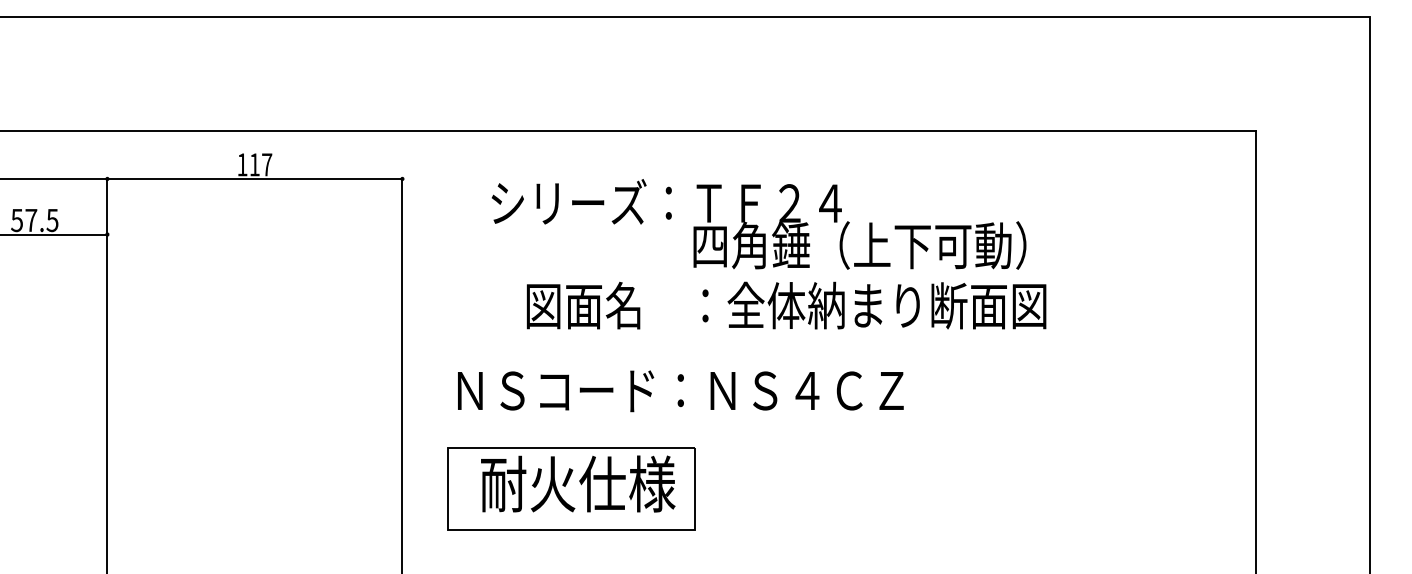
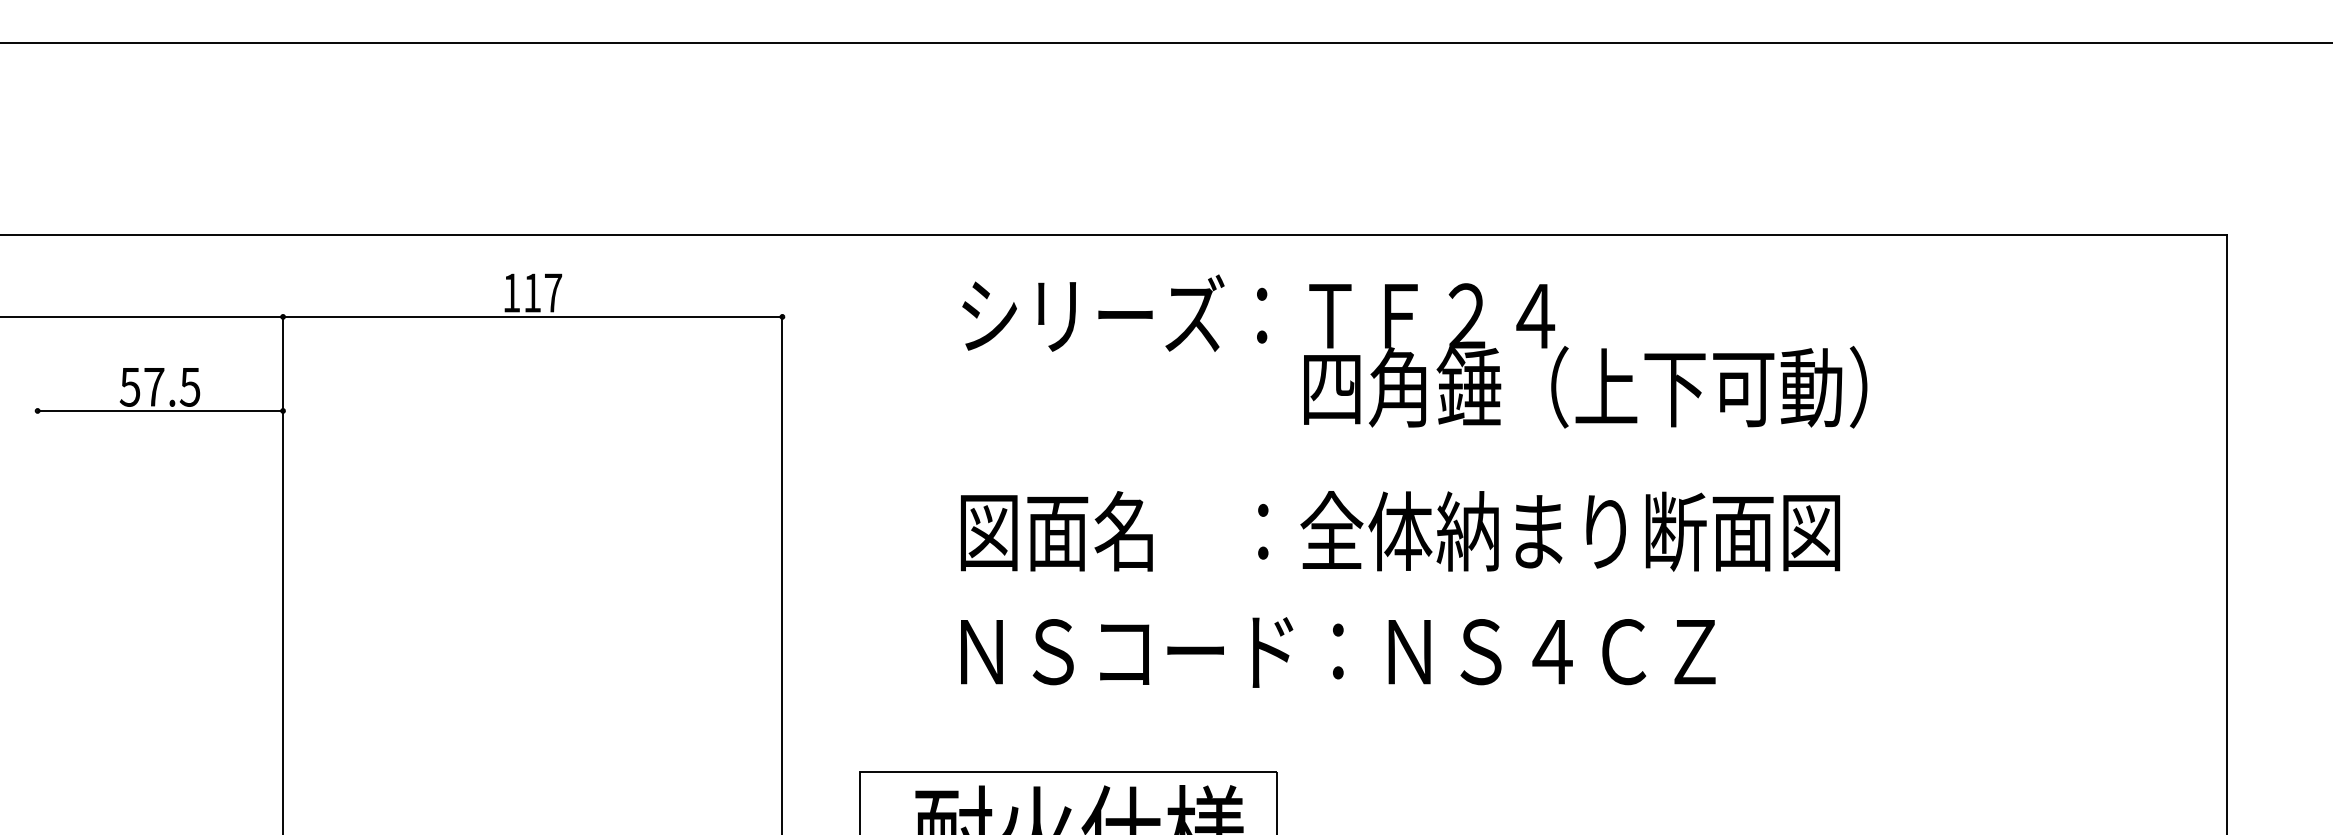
text: (758, 224) -> (1413, 351), moved
text: (786, 305) -> (1400, 531), moved
text: (680, 391) -> (1337, 652), moved

